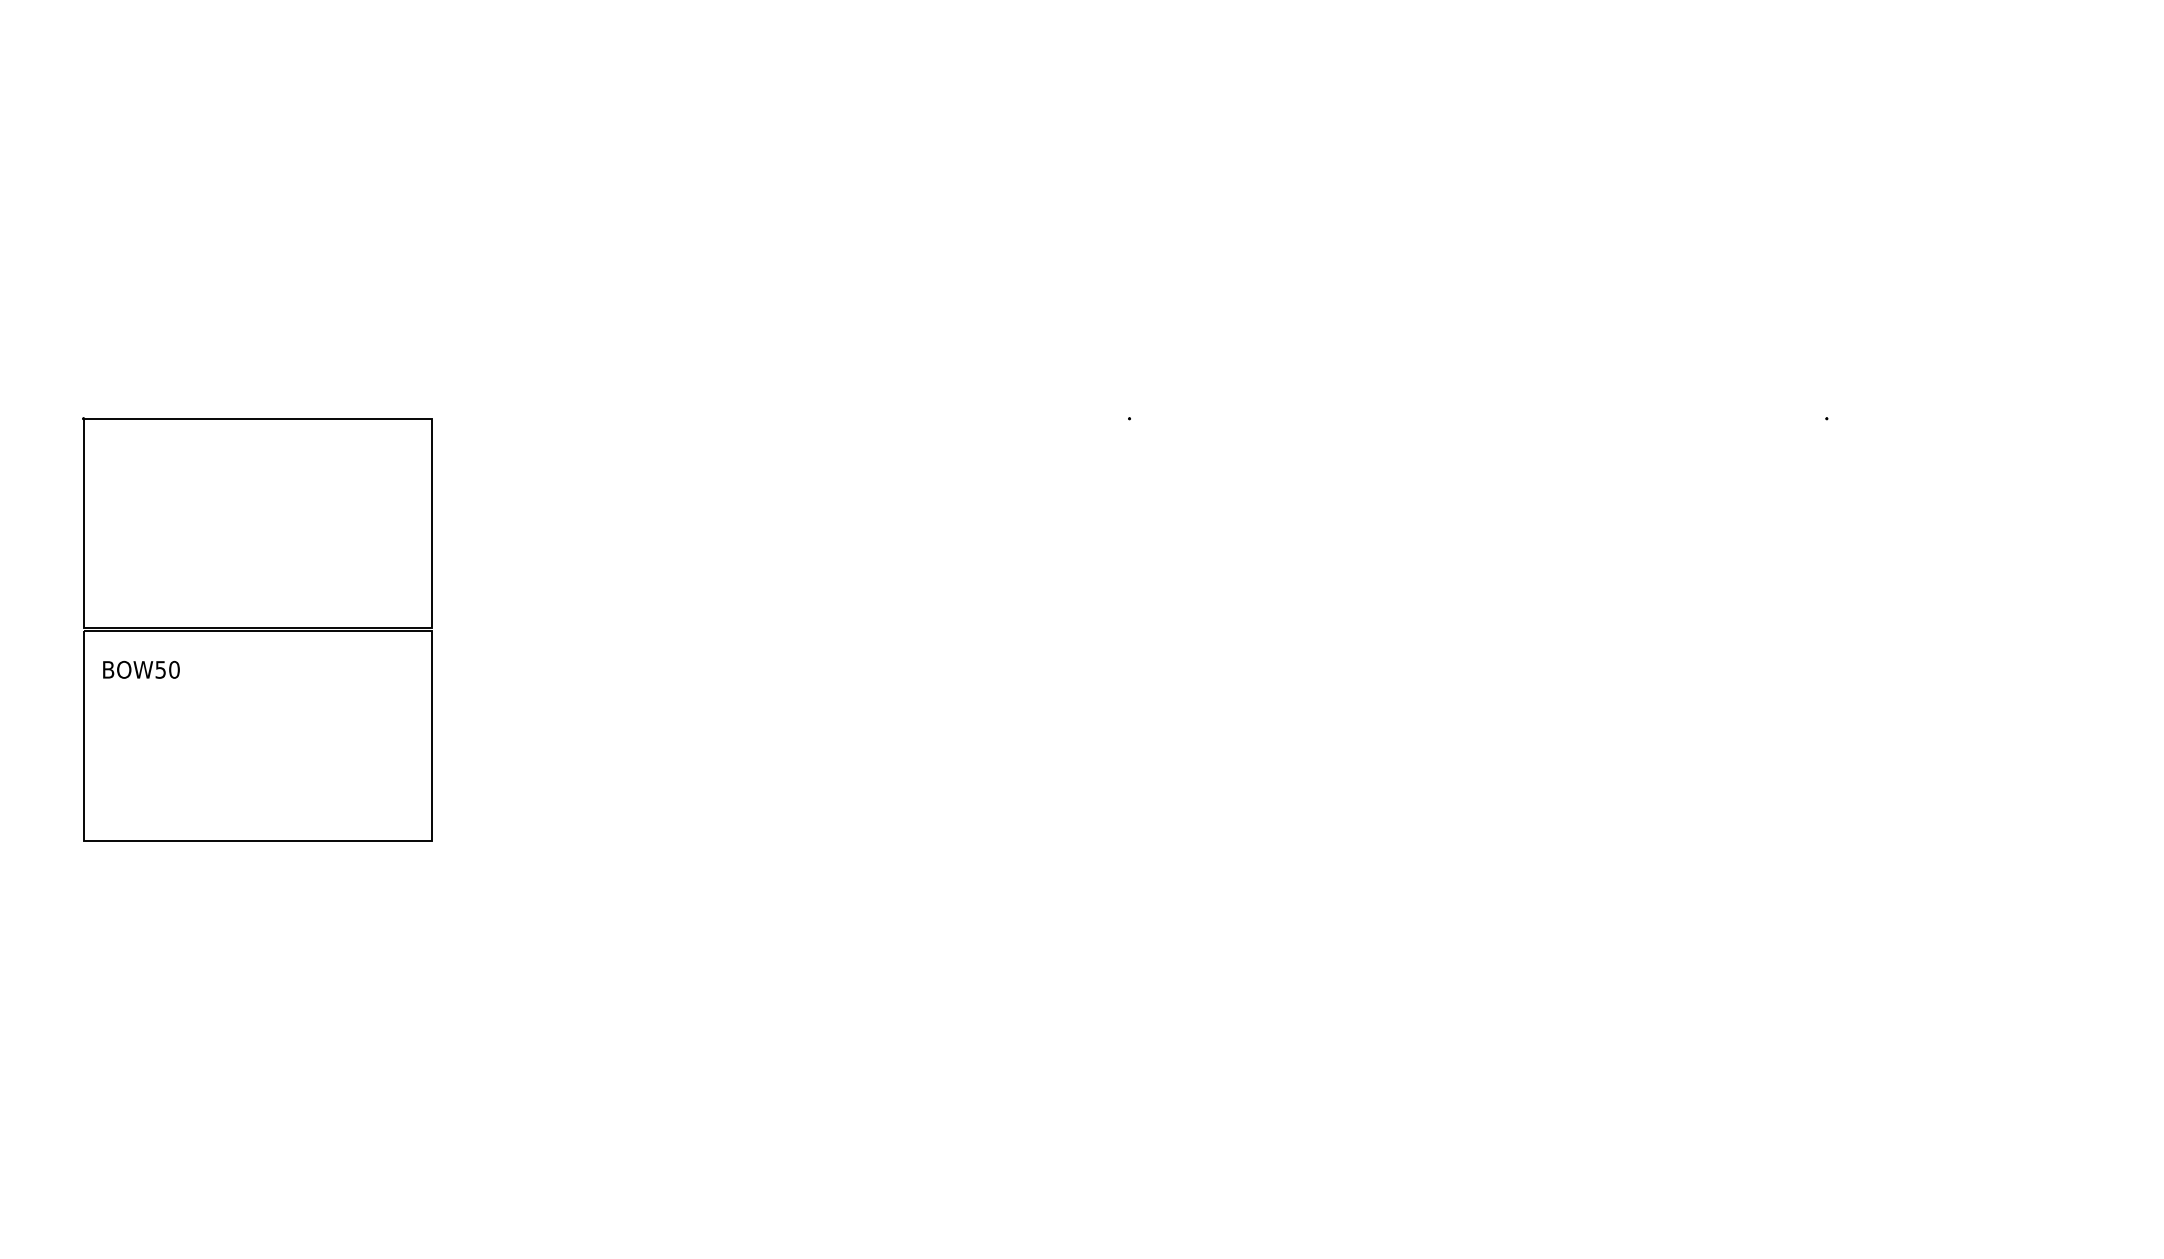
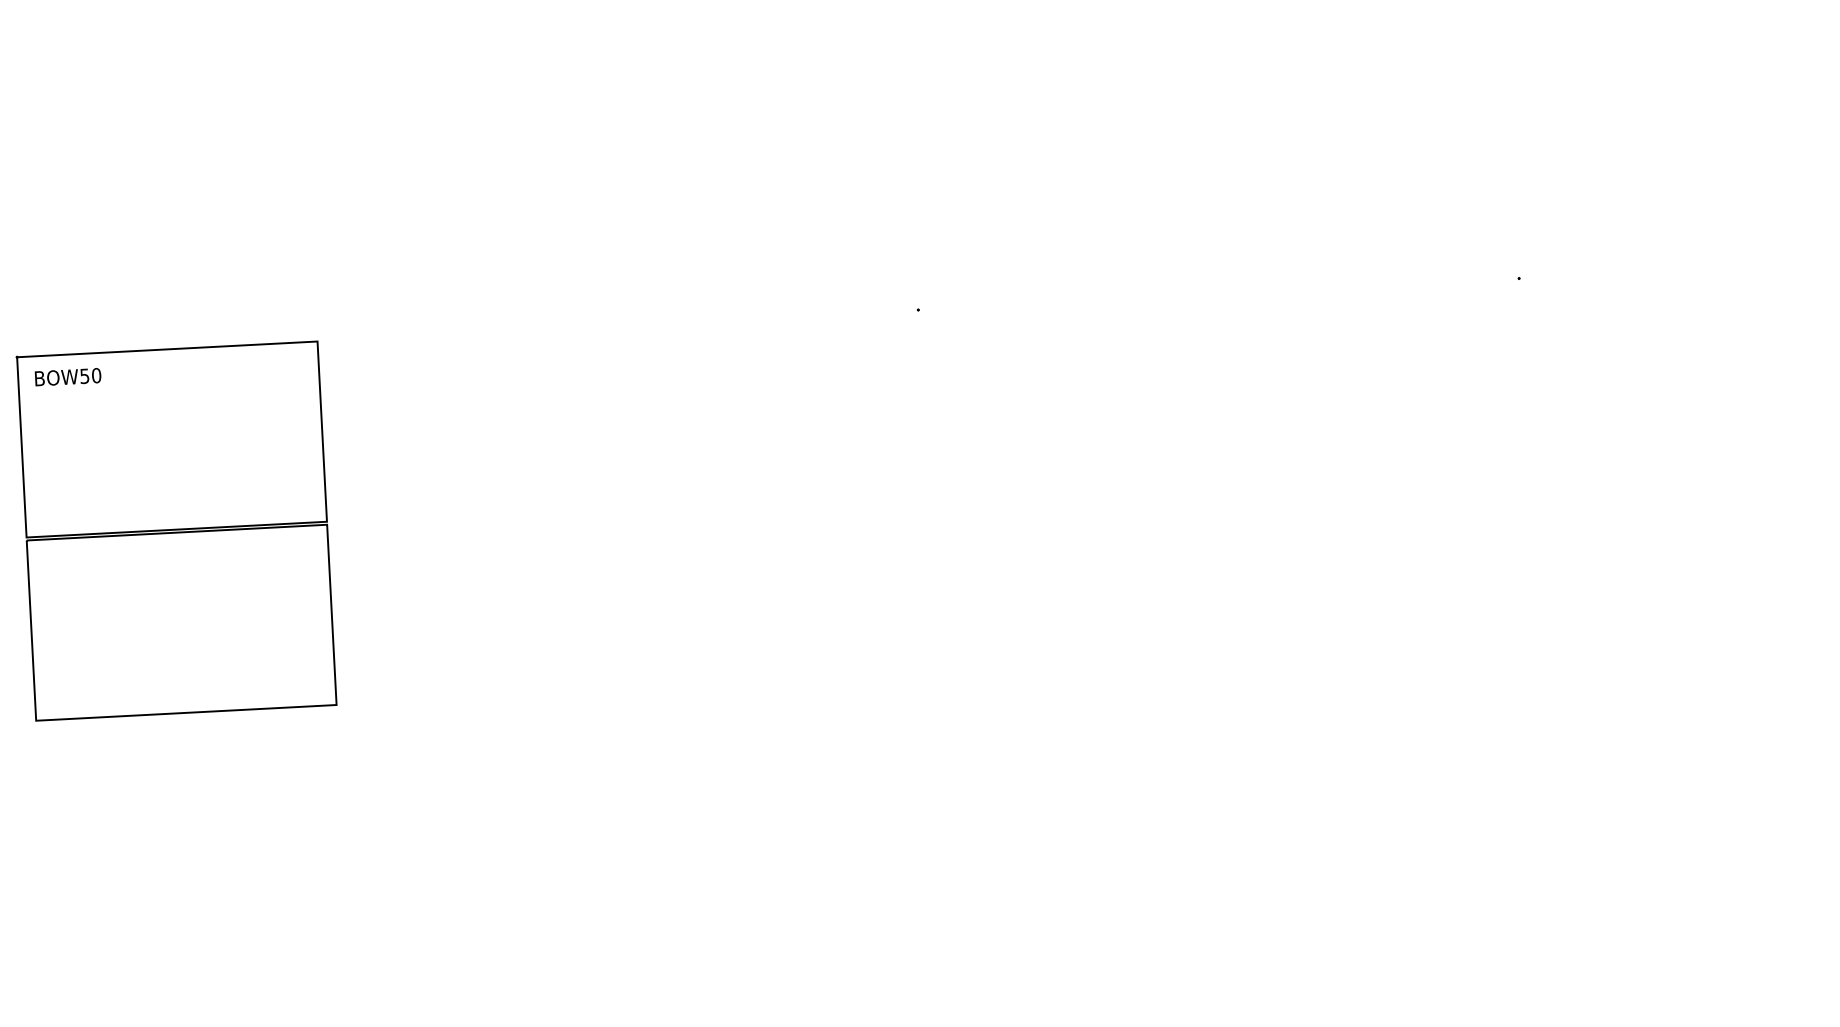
text: (141, 669) -> (68, 376), moved

